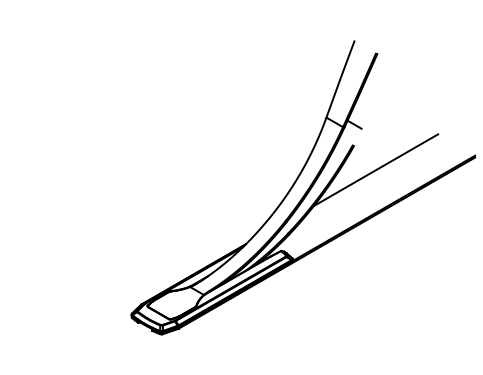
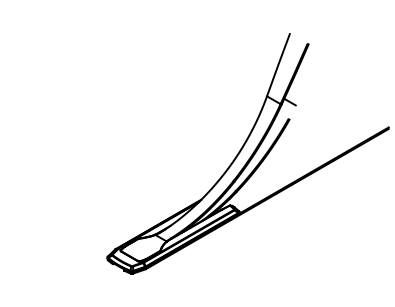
line: (375, 169) -> (307, 138), removed

